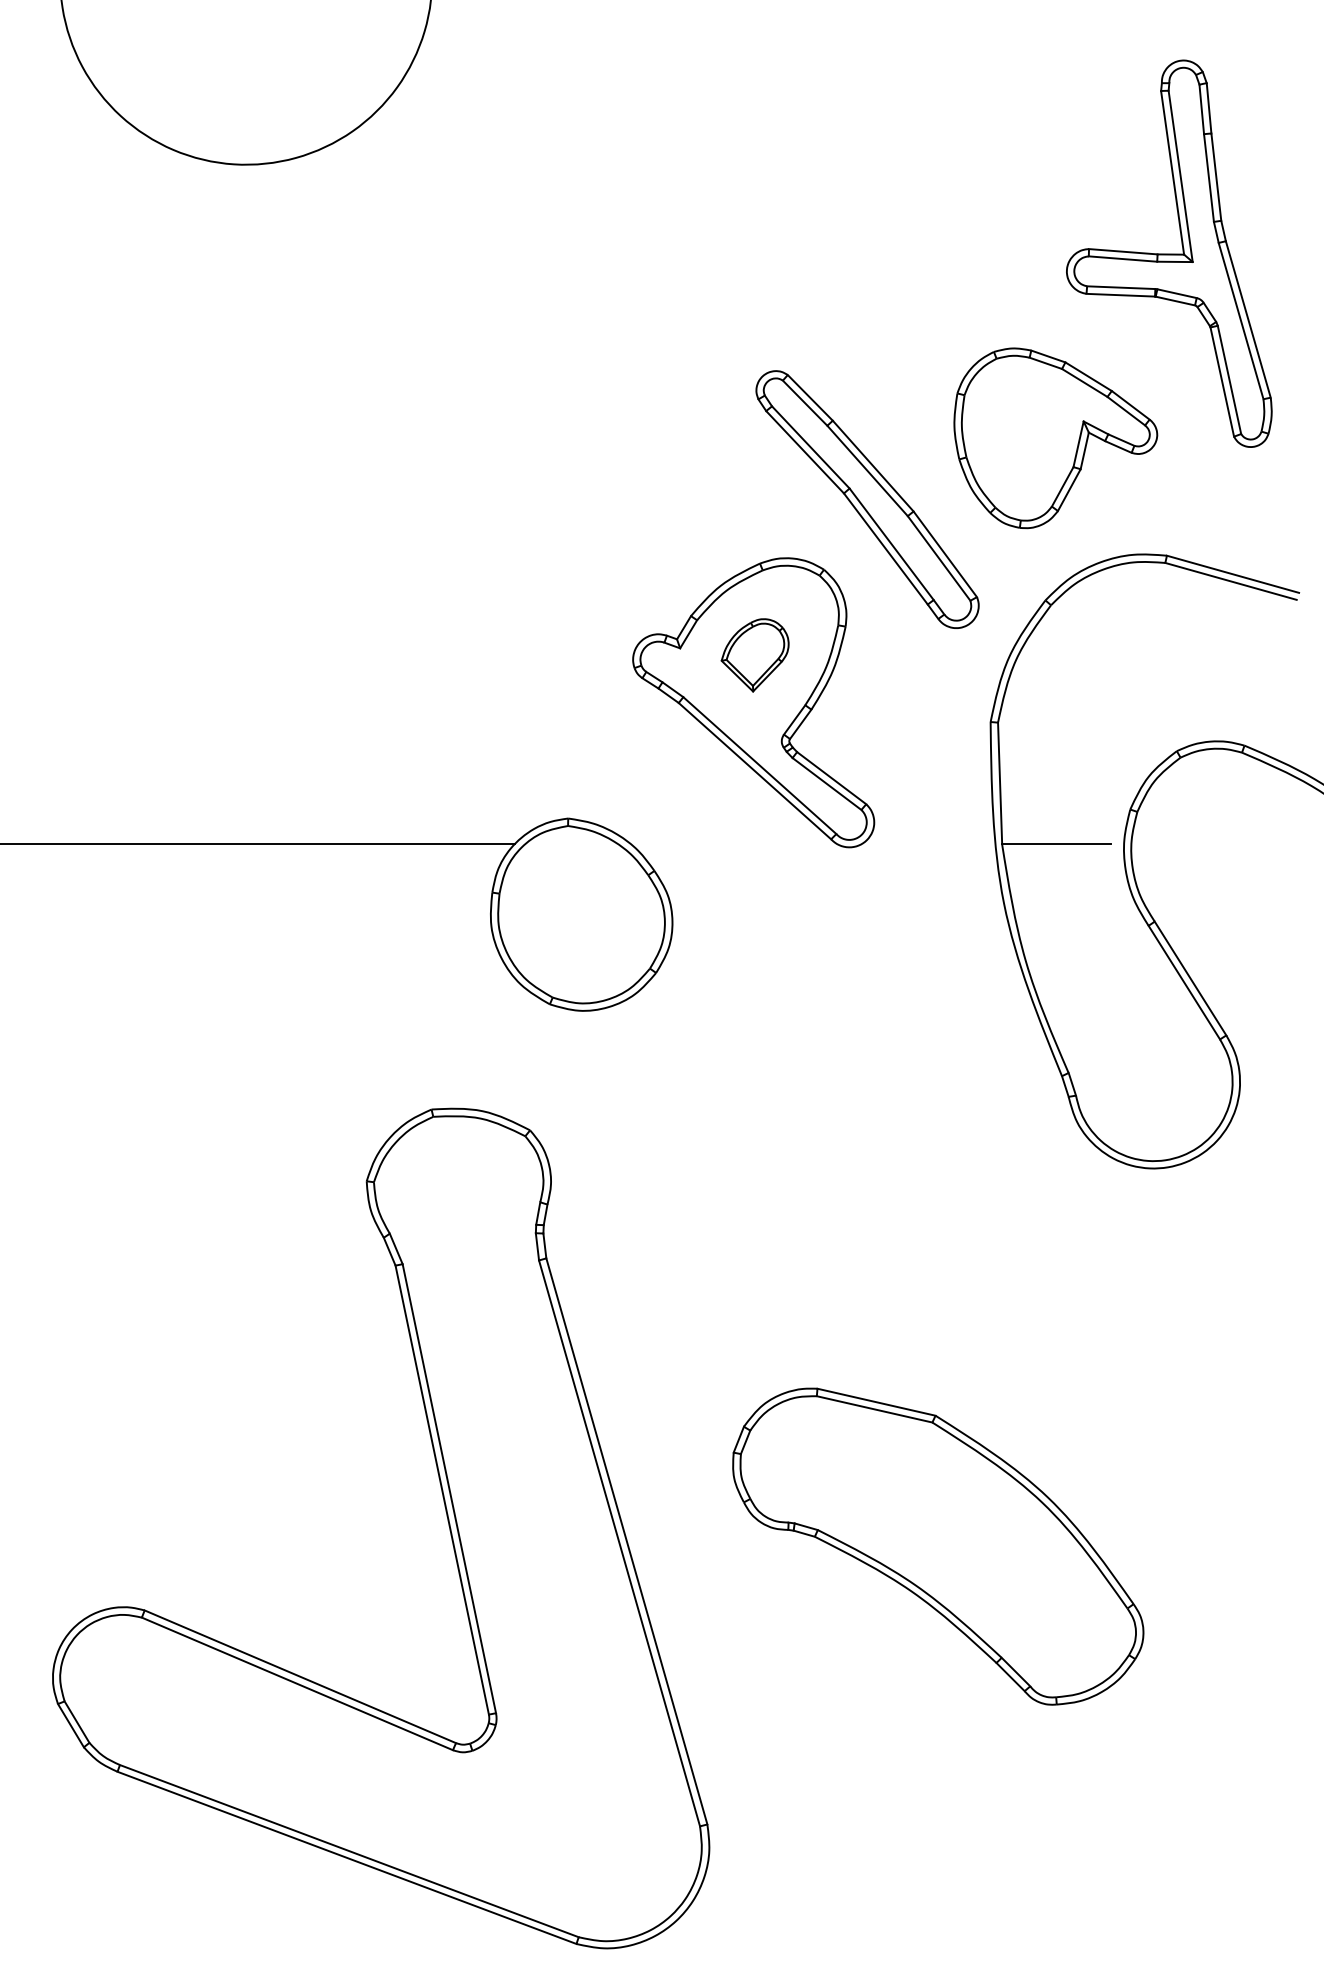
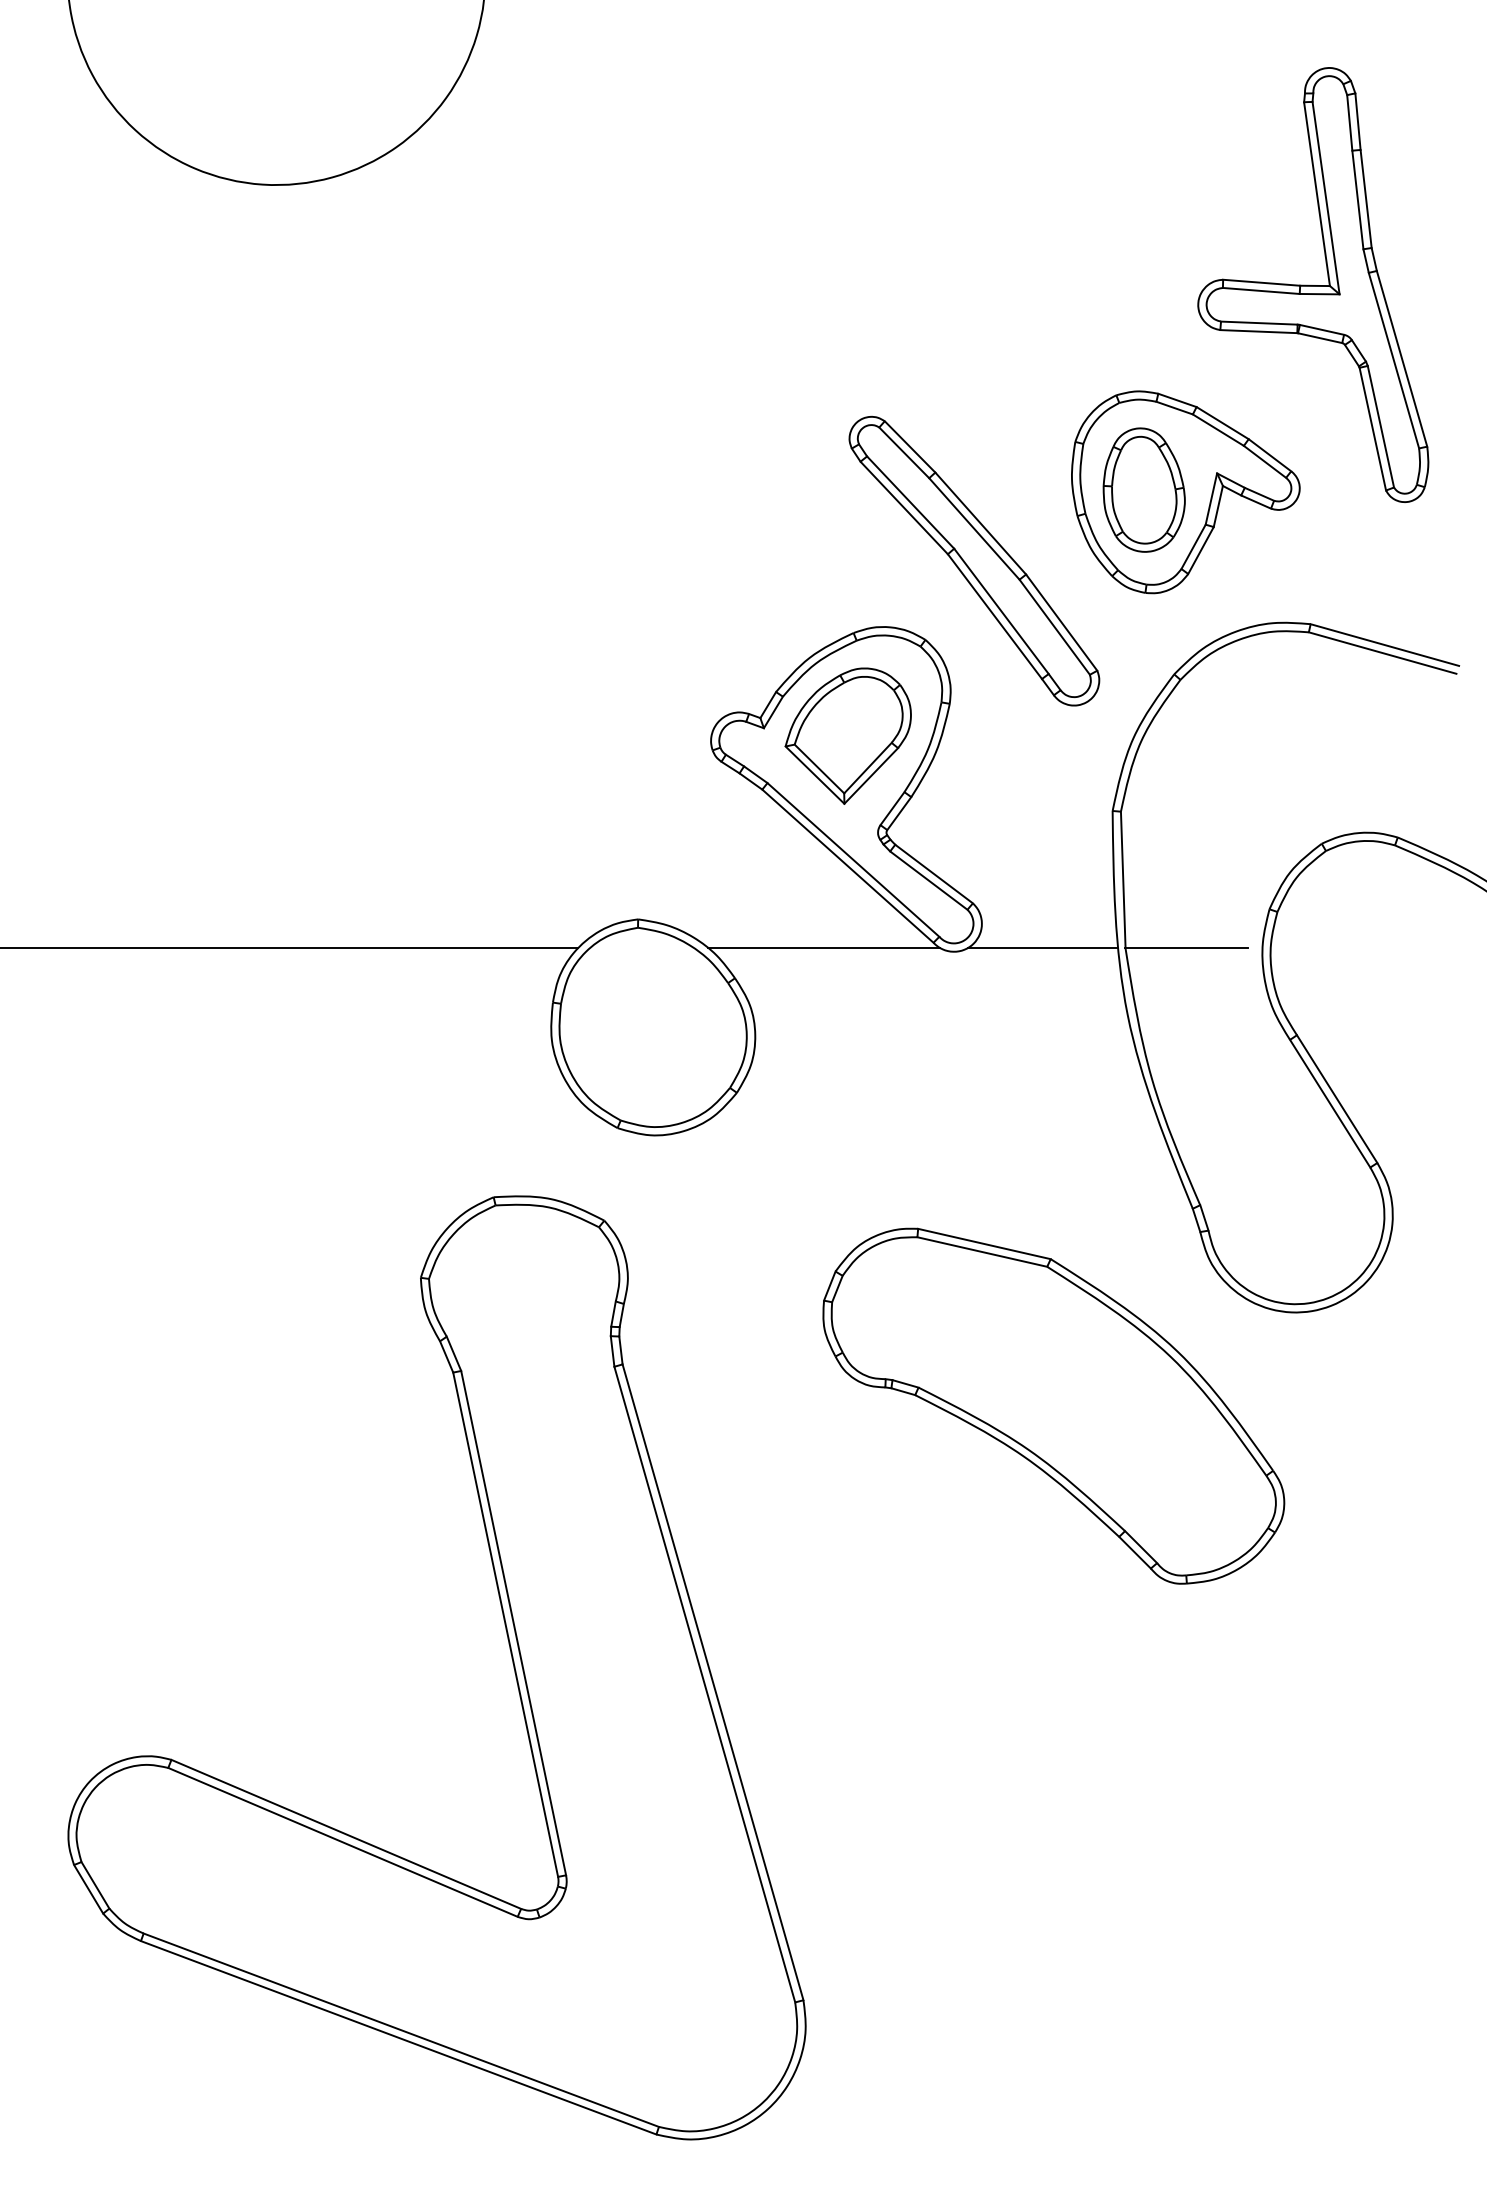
part: (1018, 435) -> (1143, 489), added
part: (754, 654) -> (847, 735), size x1.67
line: (733, 843) -> (823, 947), added
line: (928, 843) -> (1042, 947), added
part: (446, 1516) -> (510, 1654), moved
part: (937, 1546) -> (1053, 1405), moved

